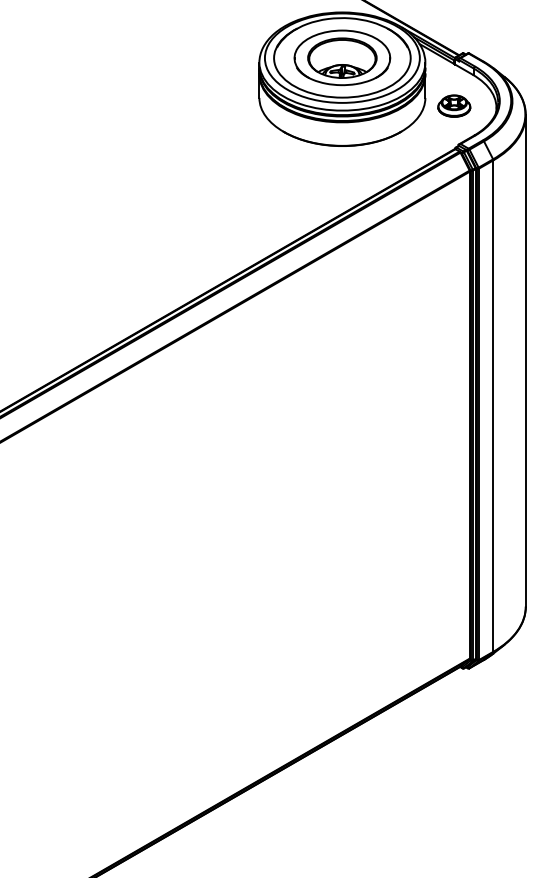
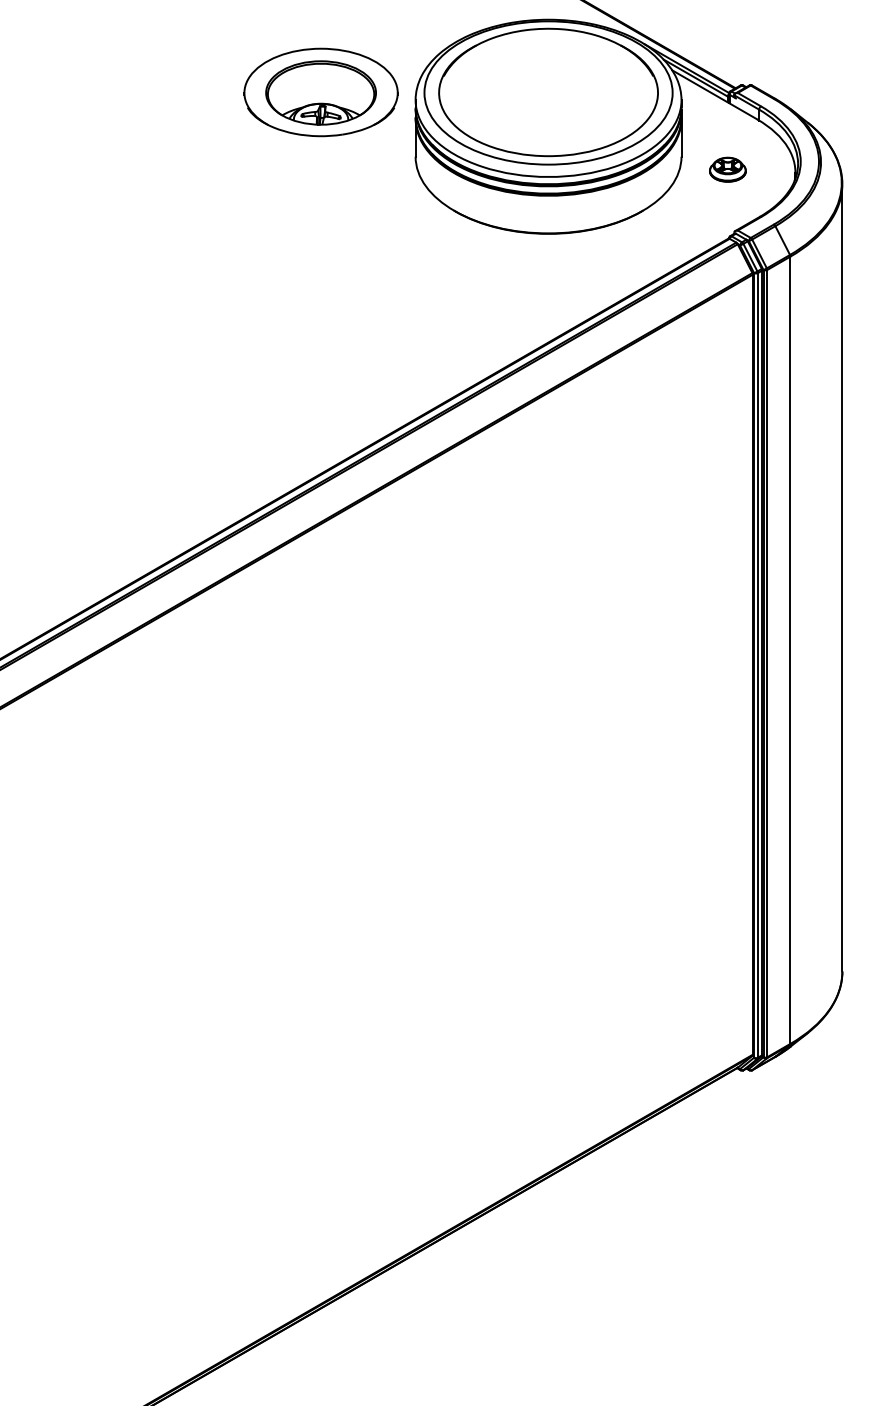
part: (342, 57) -> (321, 91), moved
part: (454, 105) -> (728, 168), size x0.7

